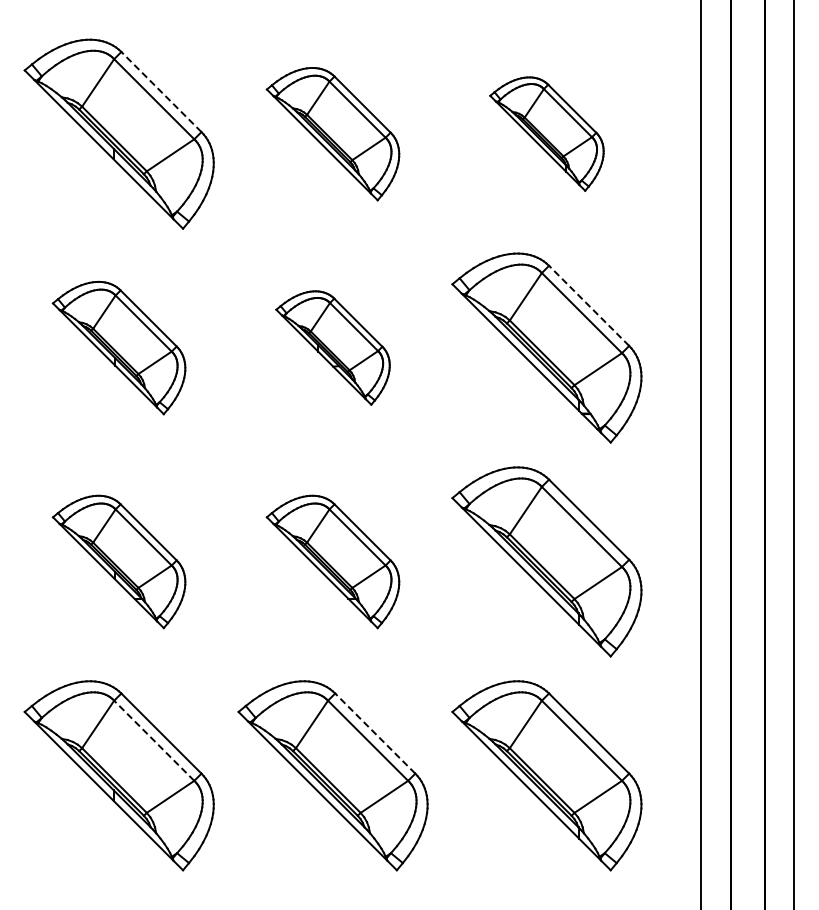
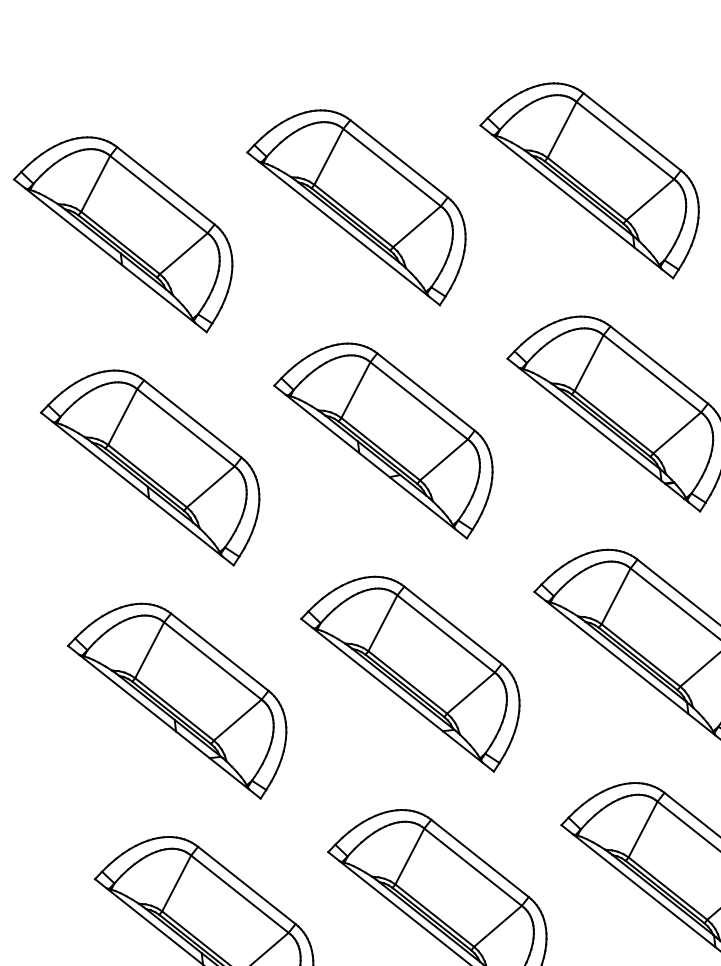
line: (161, 92) -> (166, 186), dashed -> solid
part: (332, 133) -> (357, 209), size x1.43
part: (546, 133) -> (591, 182), size x1.67
line: (589, 305) -> (659, 364), dashed -> solid
part: (118, 347) -> (151, 469), size x1.43
part: (332, 347) -> (384, 442), size x1.67
part: (118, 561) -> (178, 703), size x1.43
part: (332, 561) -> (411, 676), size x1.43
line: (375, 733) -> (480, 858), dashed -> solid
line: (154, 740) -> (240, 893), dashed -> solid

